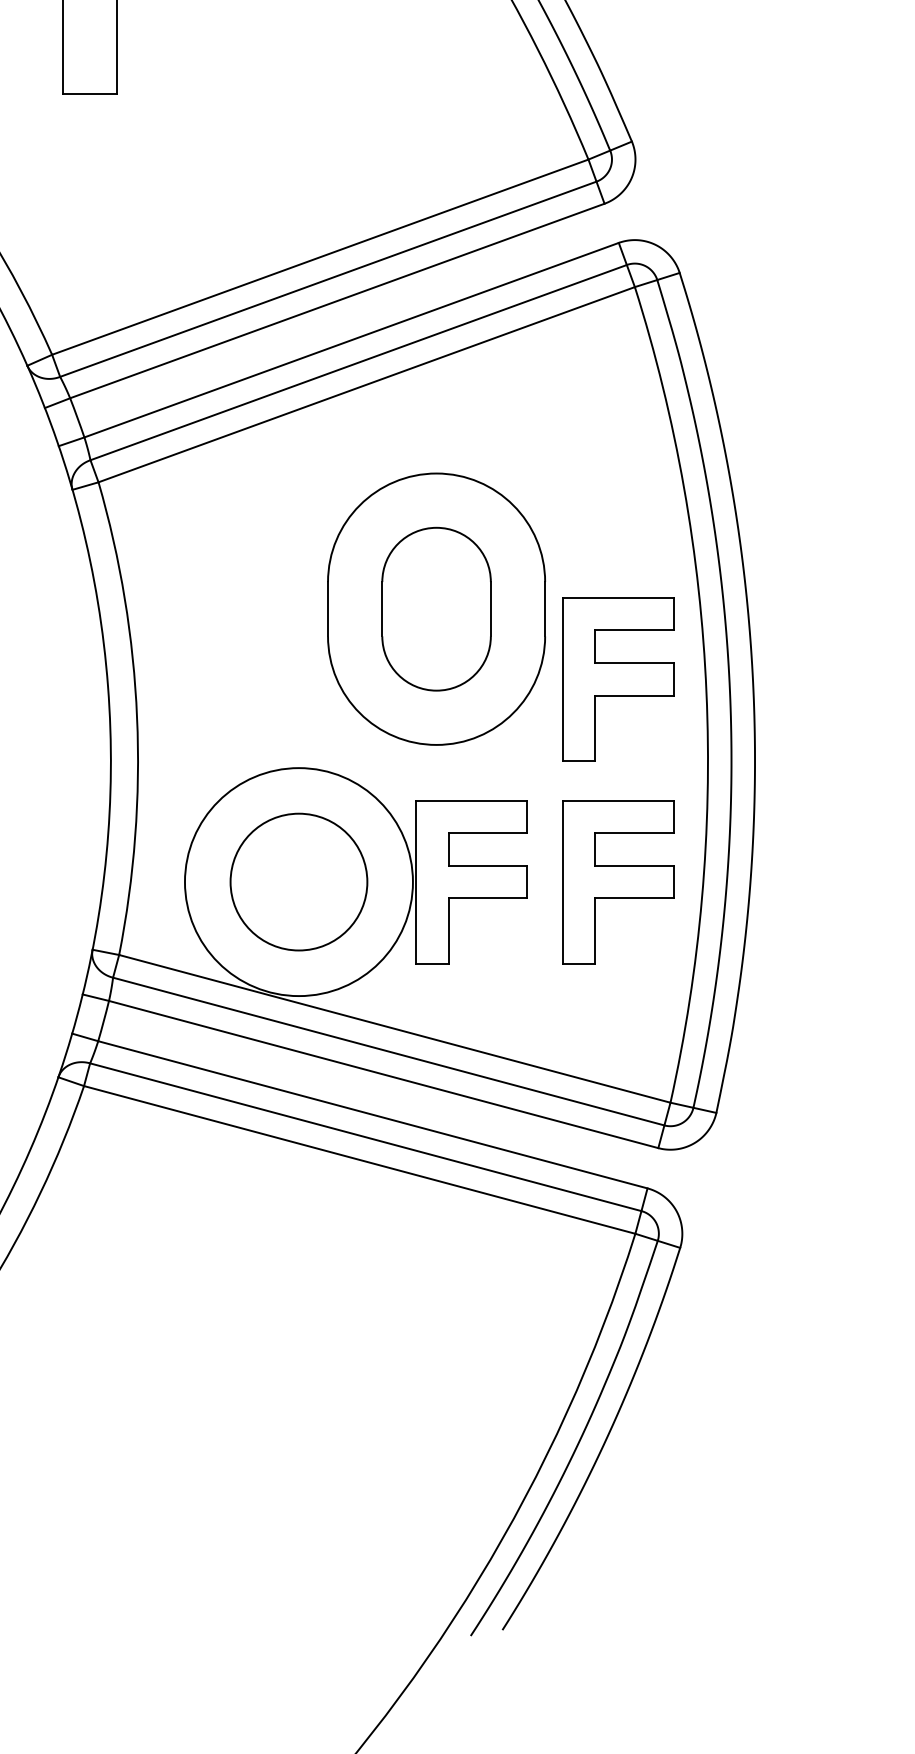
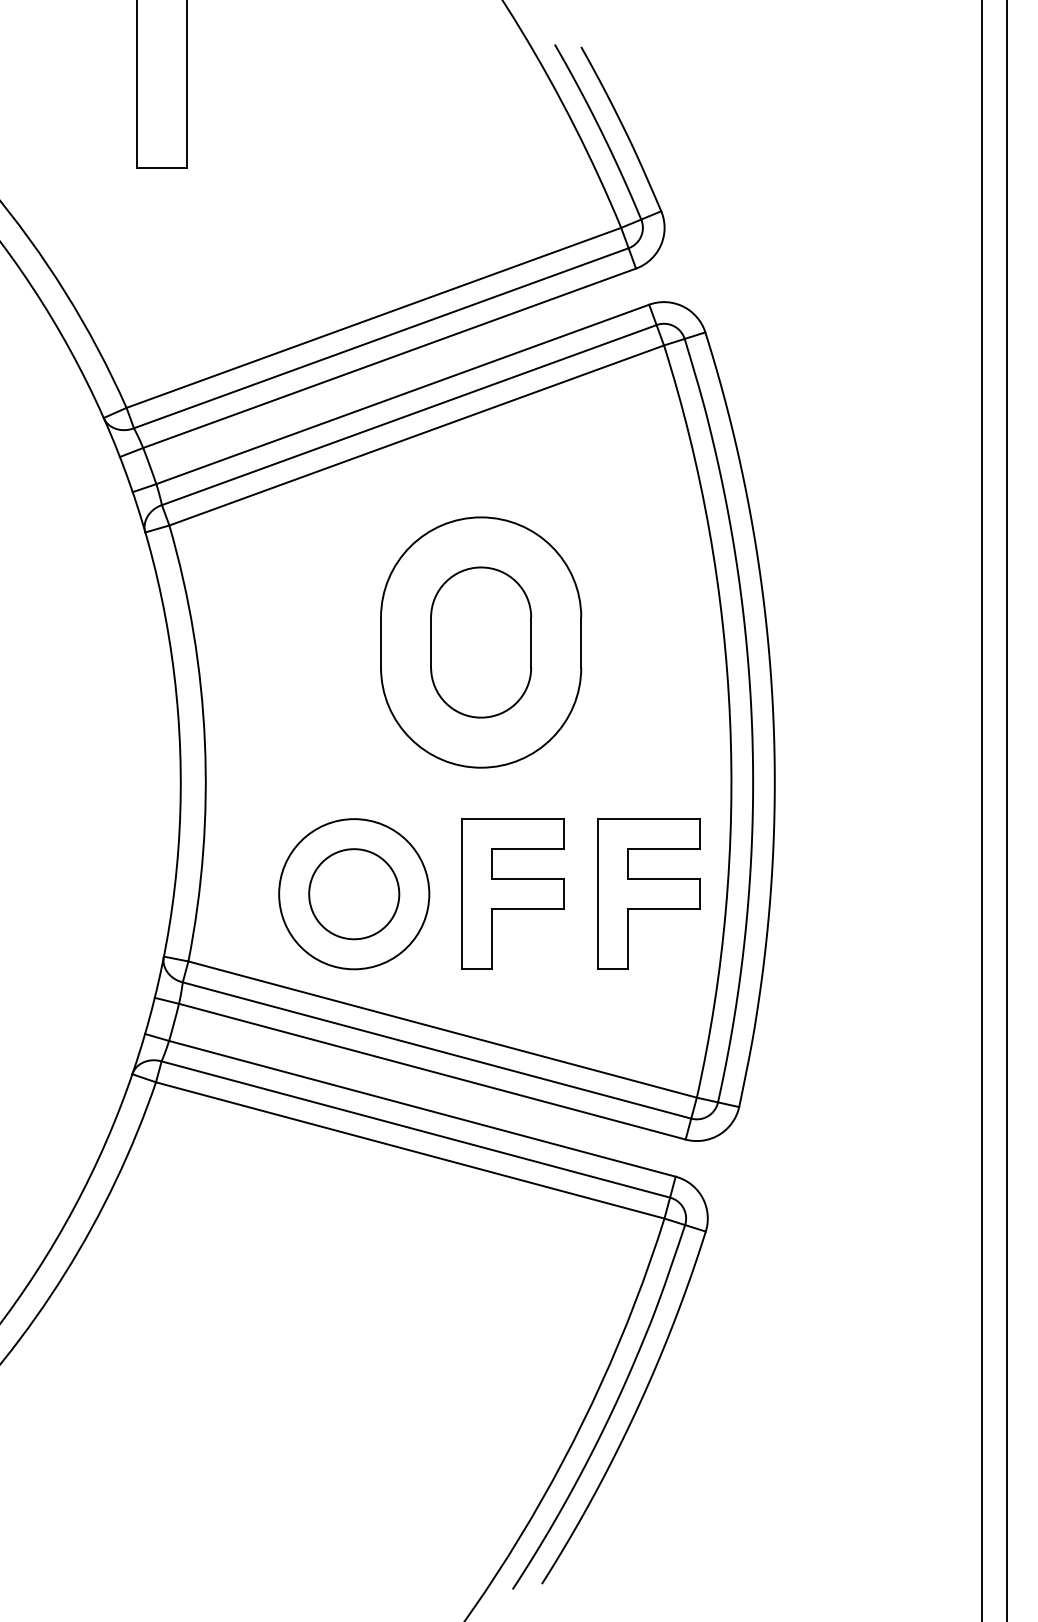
part: (618, 678) -> (648, 706), removed
circle: (299, 882) -> (354, 894), size x0.71
circle: (299, 882) -> (354, 894), size x0.71

